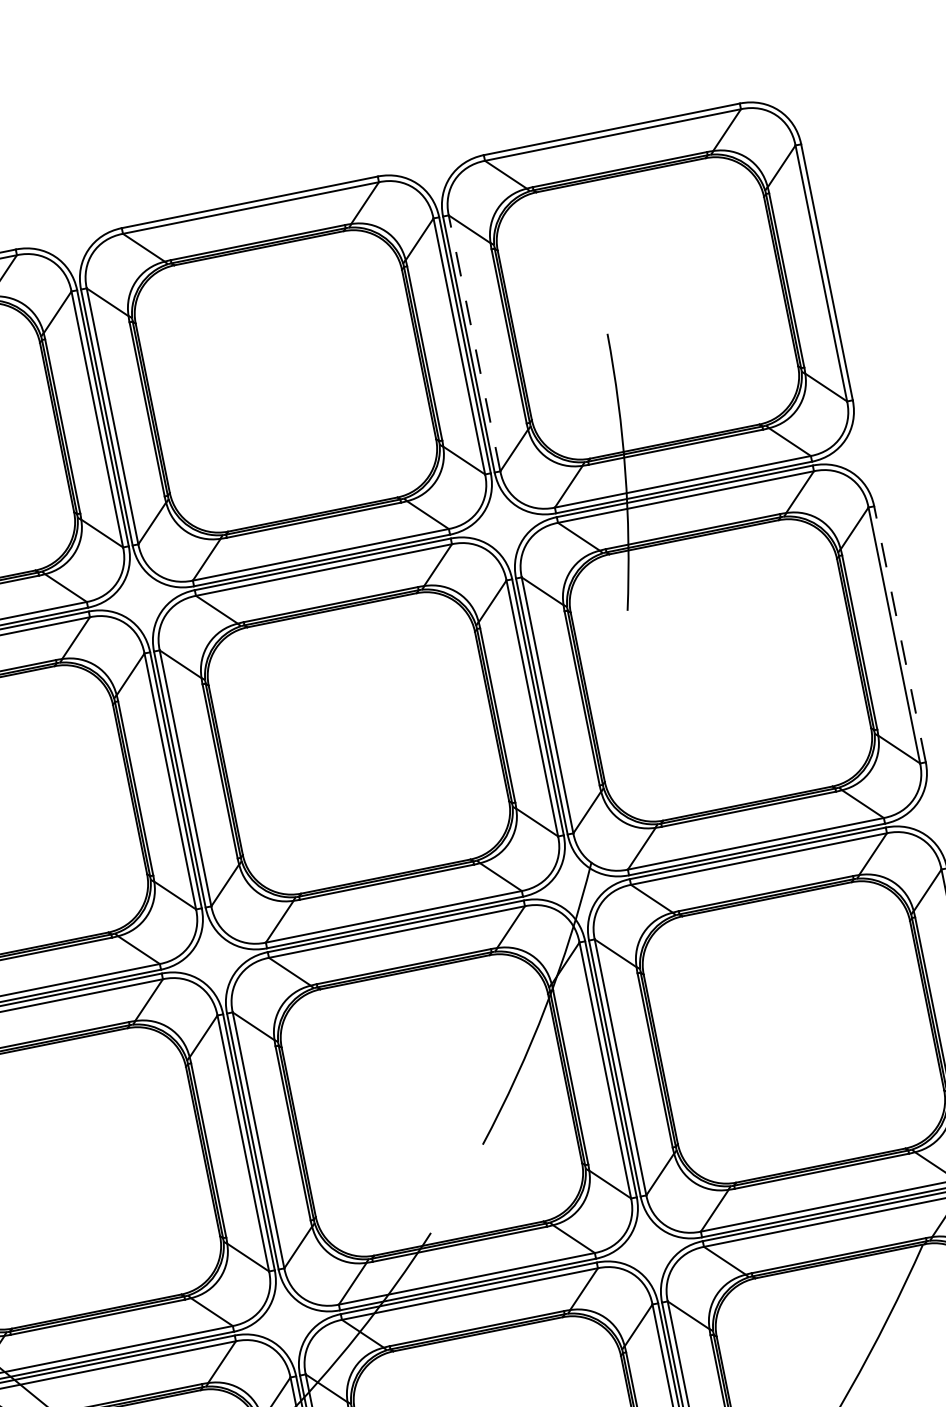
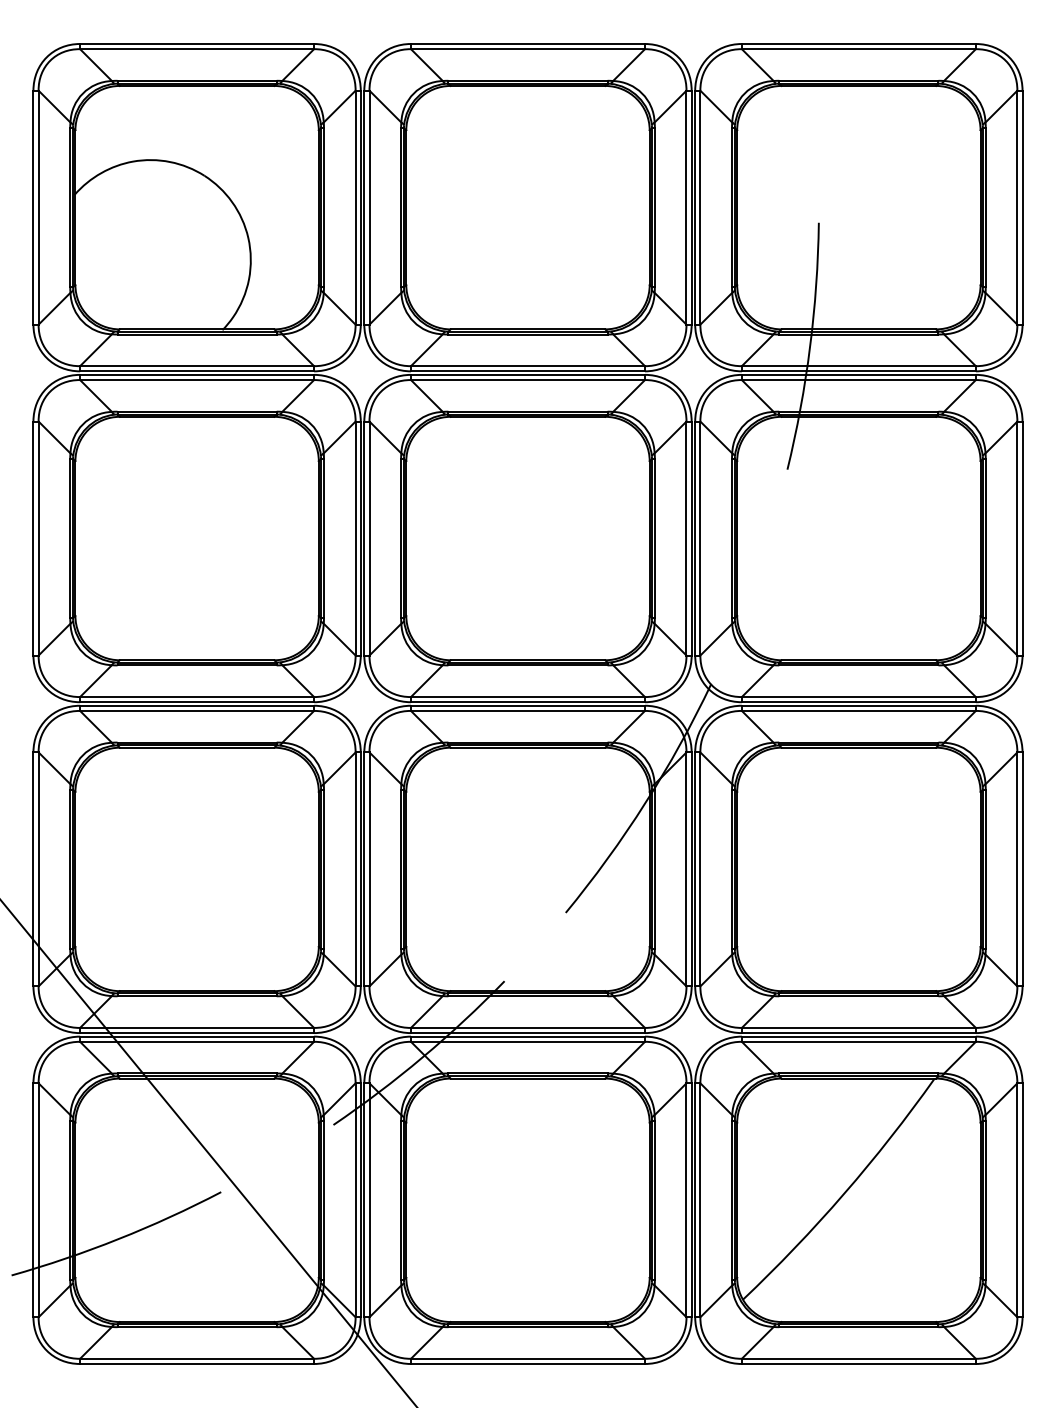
line: (474, 343) -> (700, 207), dashed -> solid
line: (899, 634) -> (1022, 538), dashed -> solid

